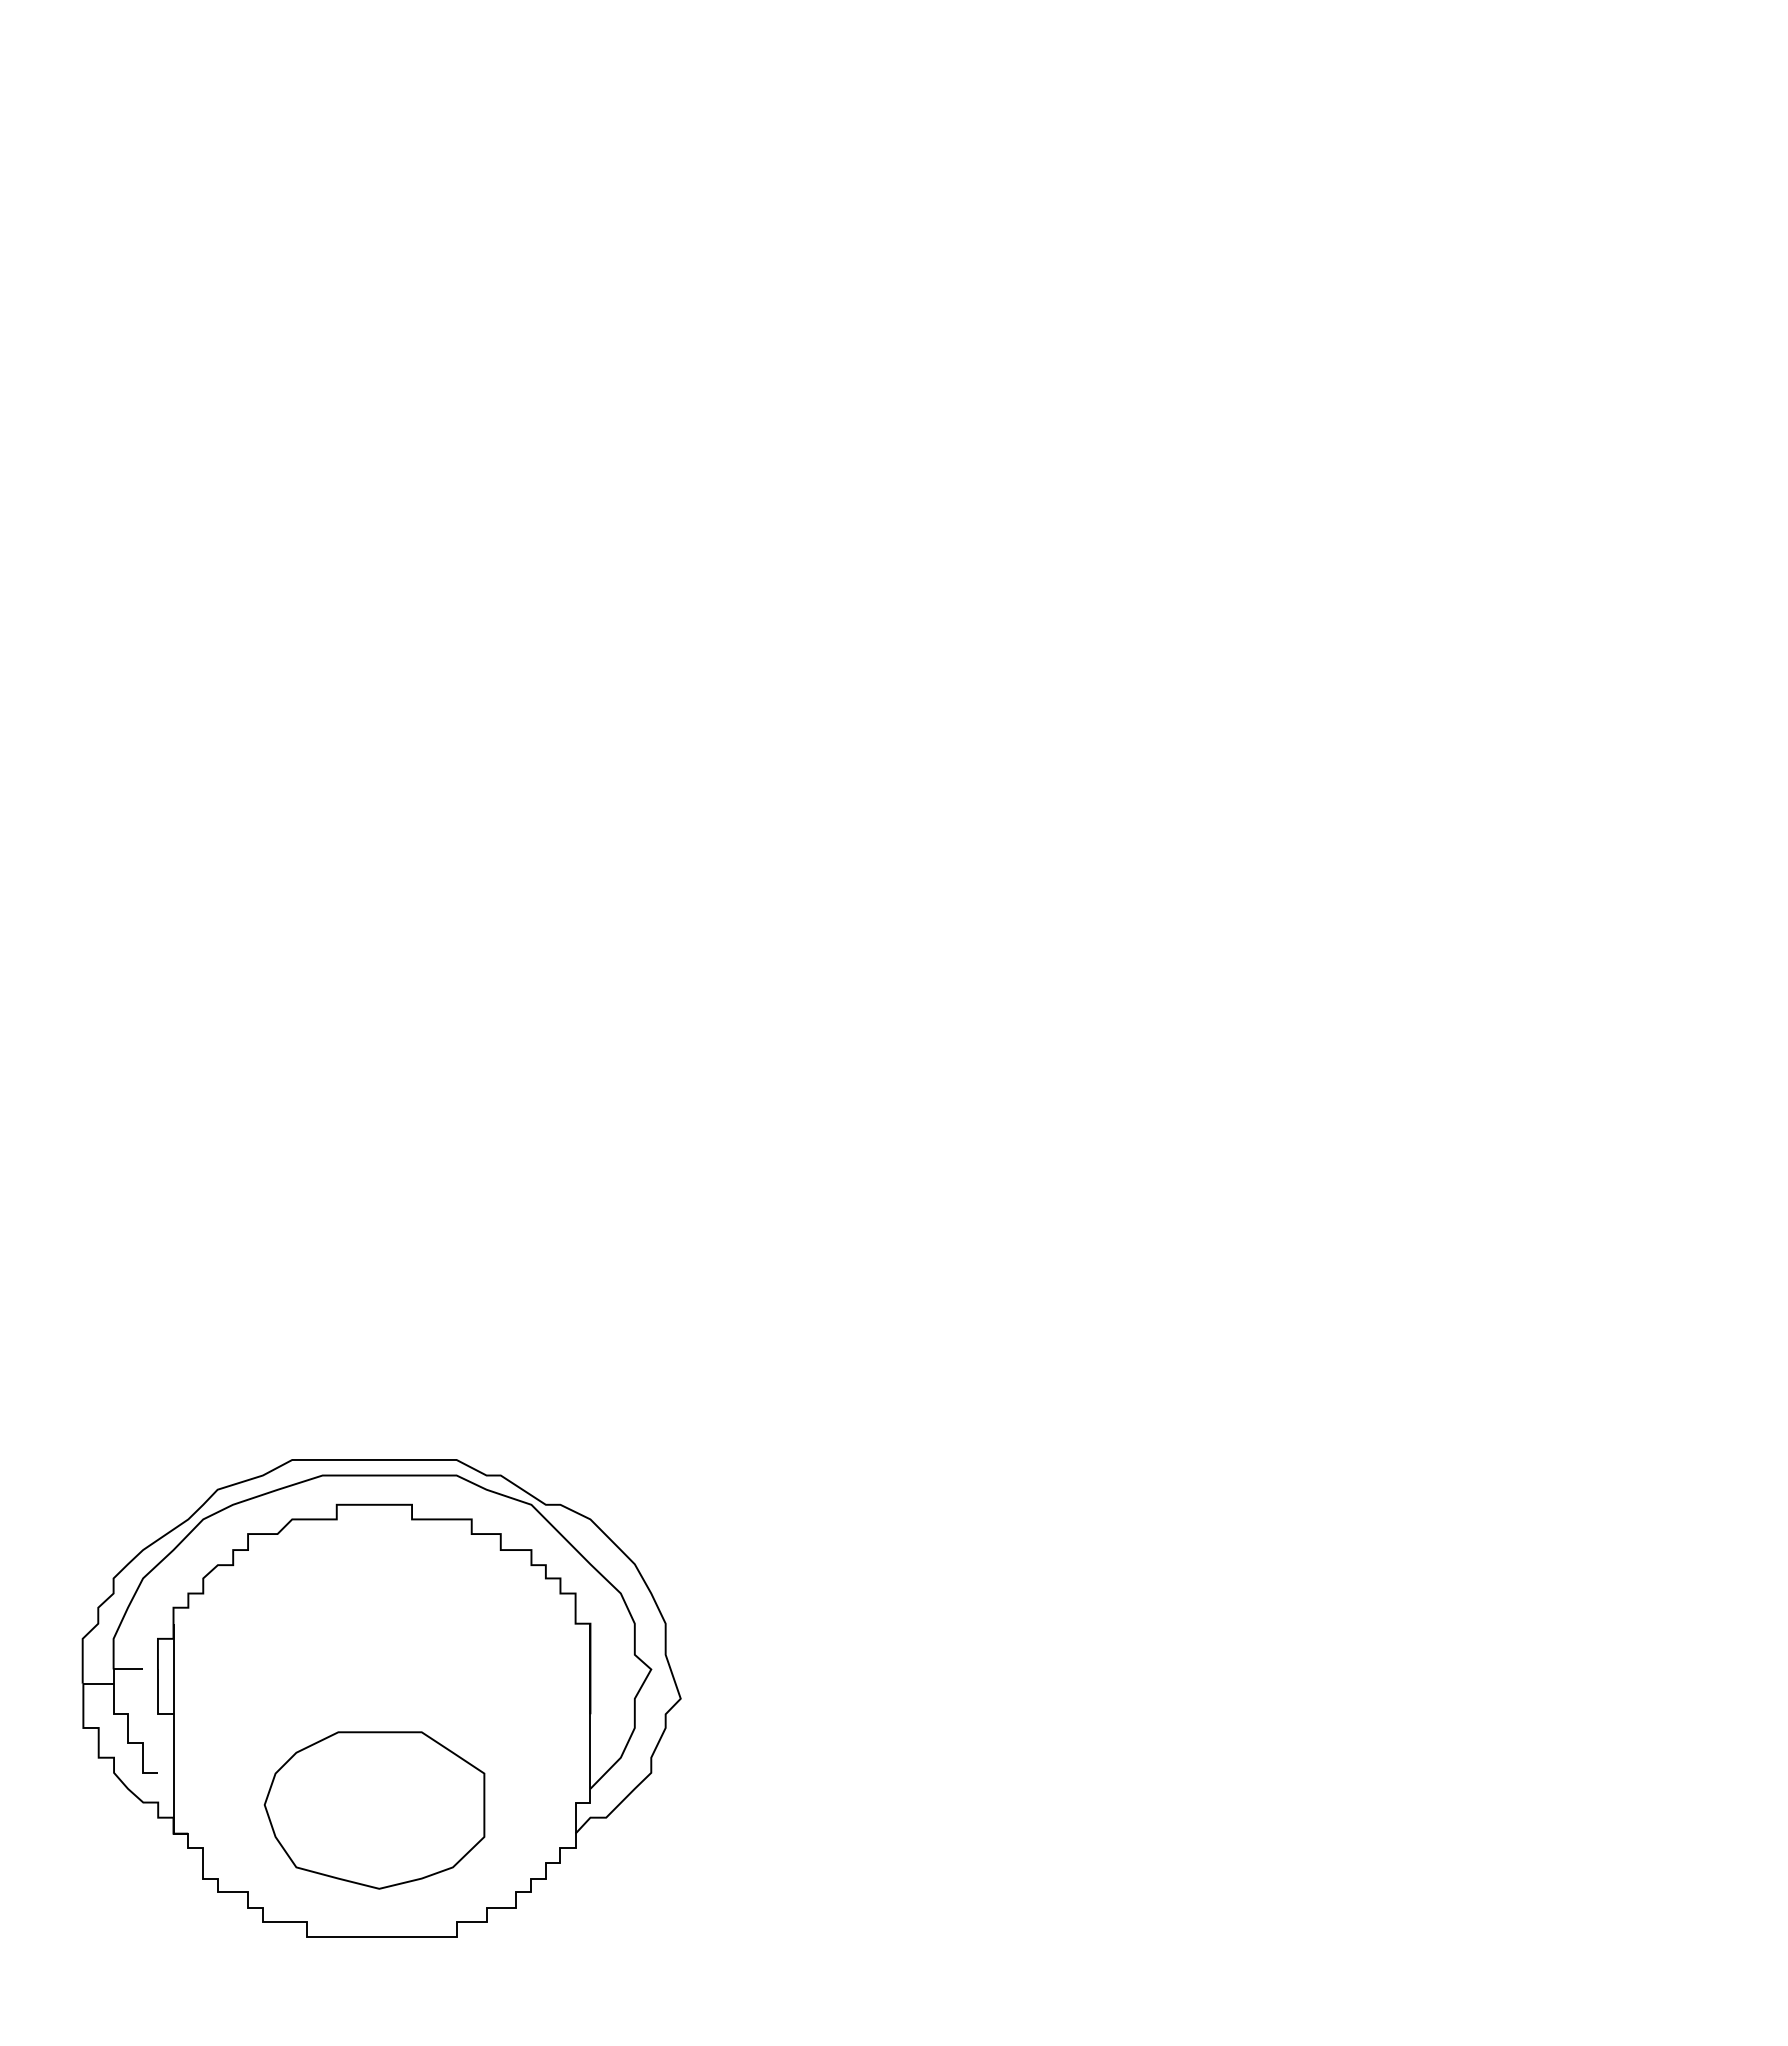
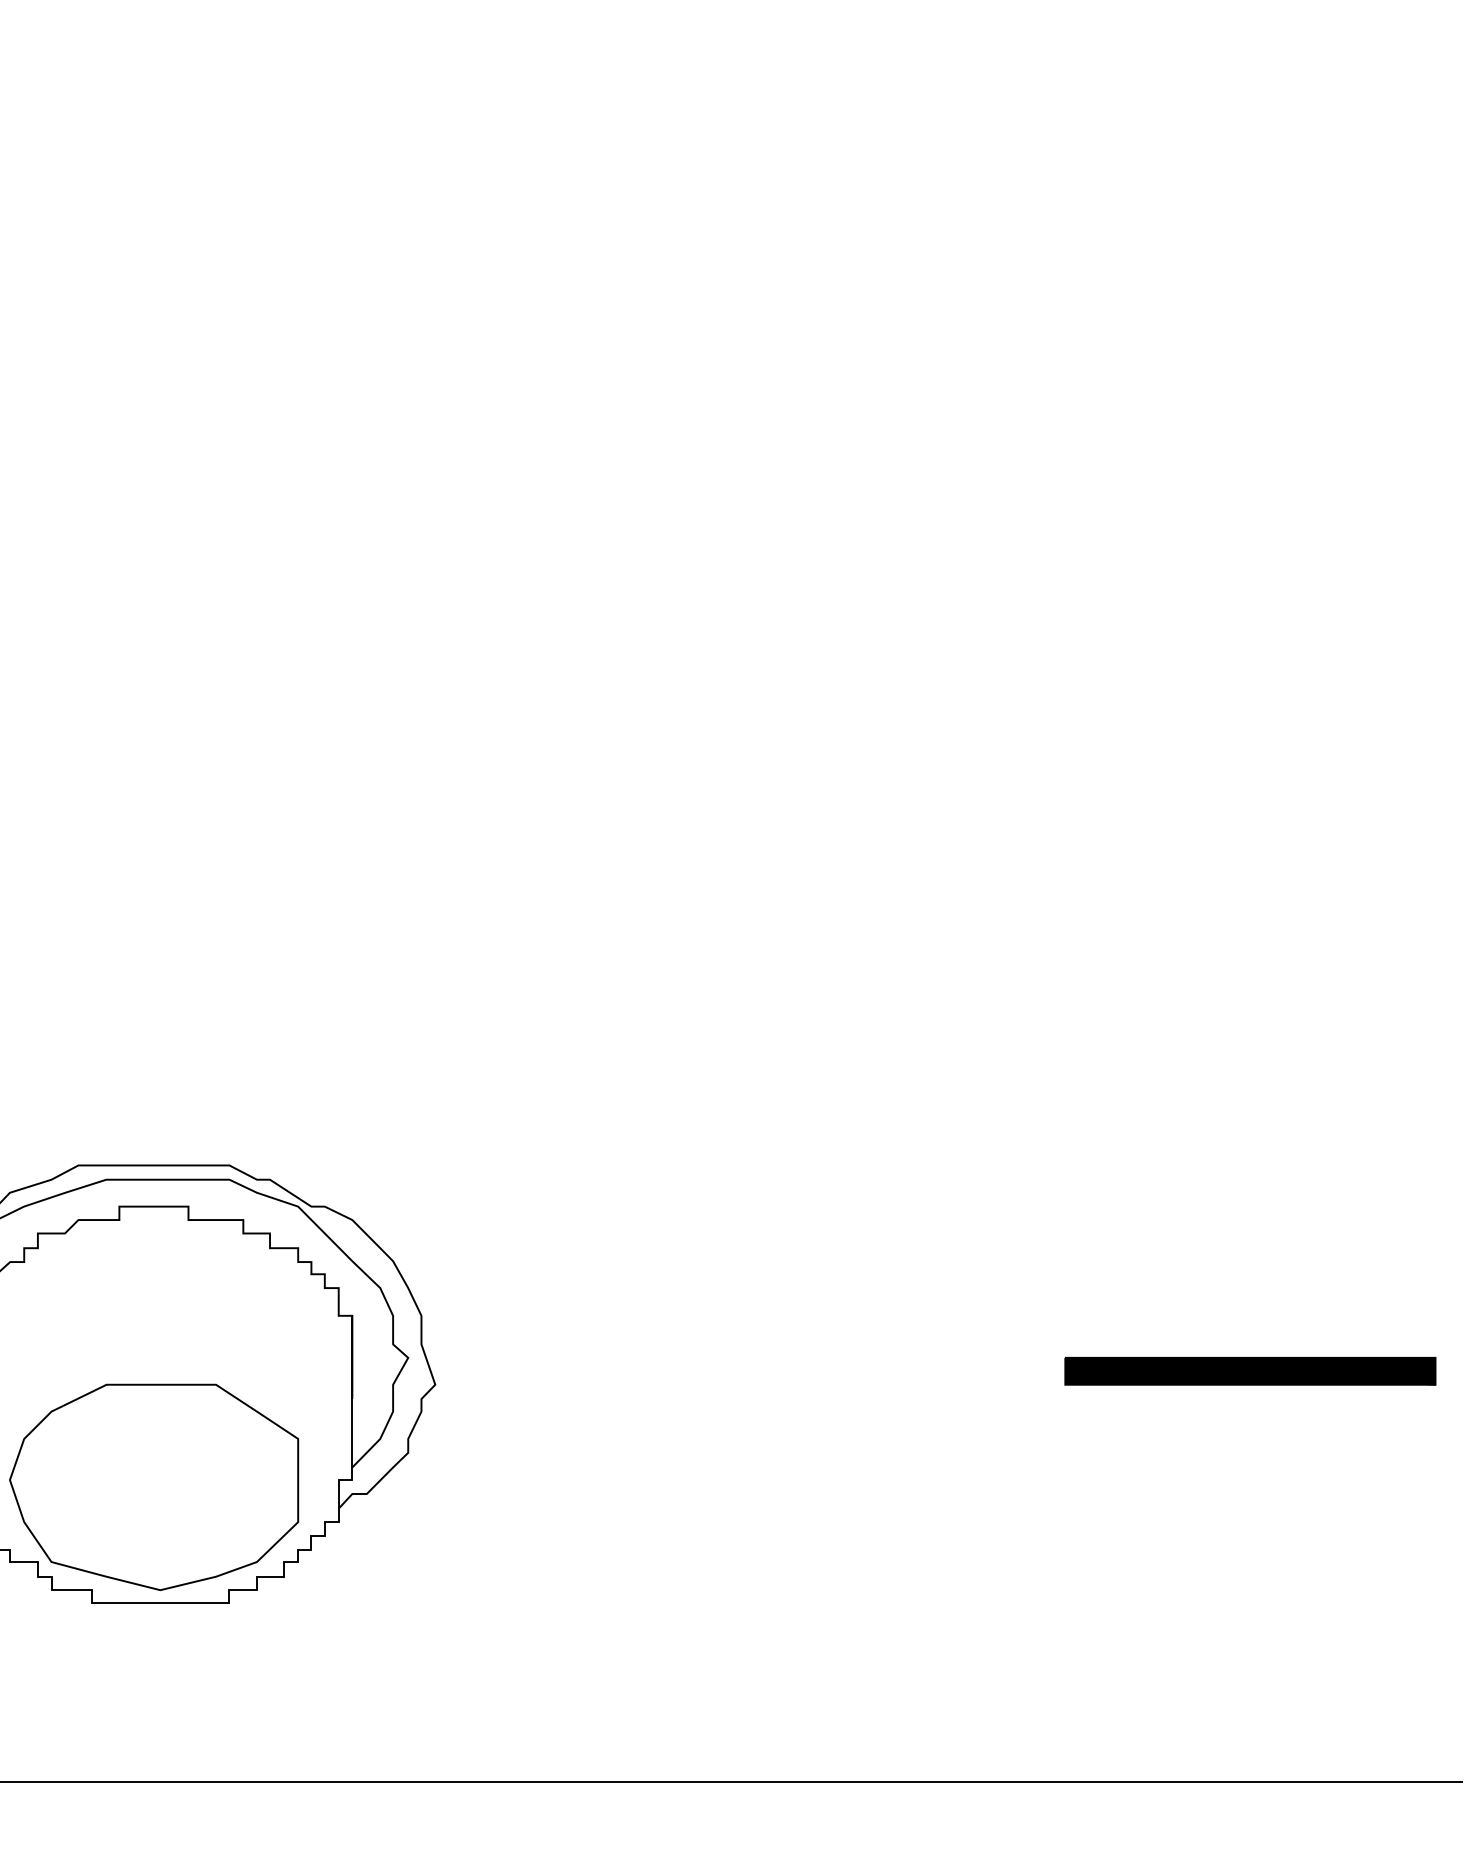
part: (1567, 1683) -> (1249, 1370), added
part: (374, 1810) -> (154, 1487), size x1.43

